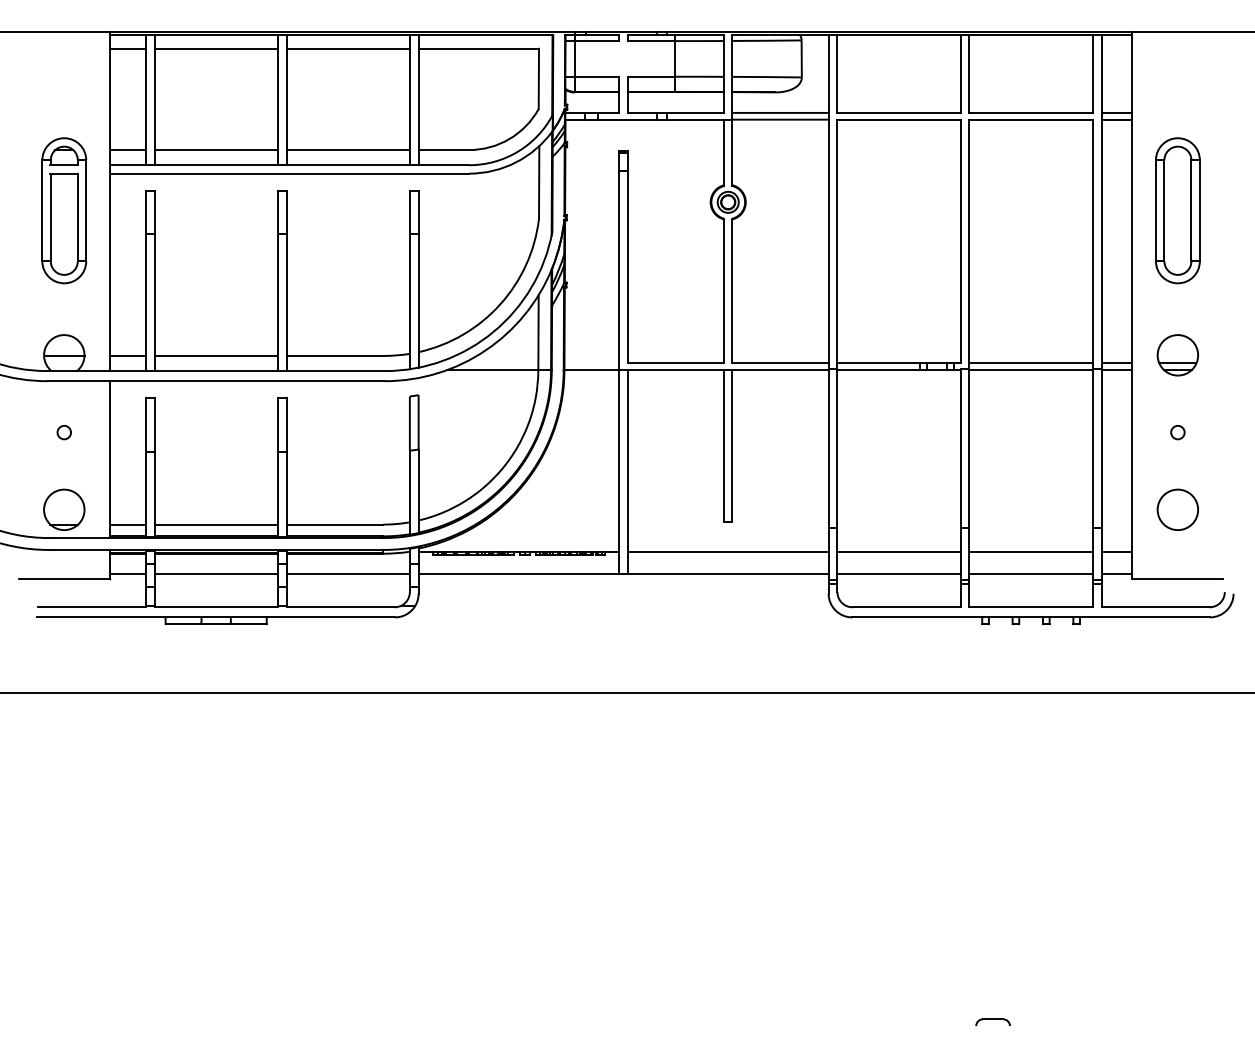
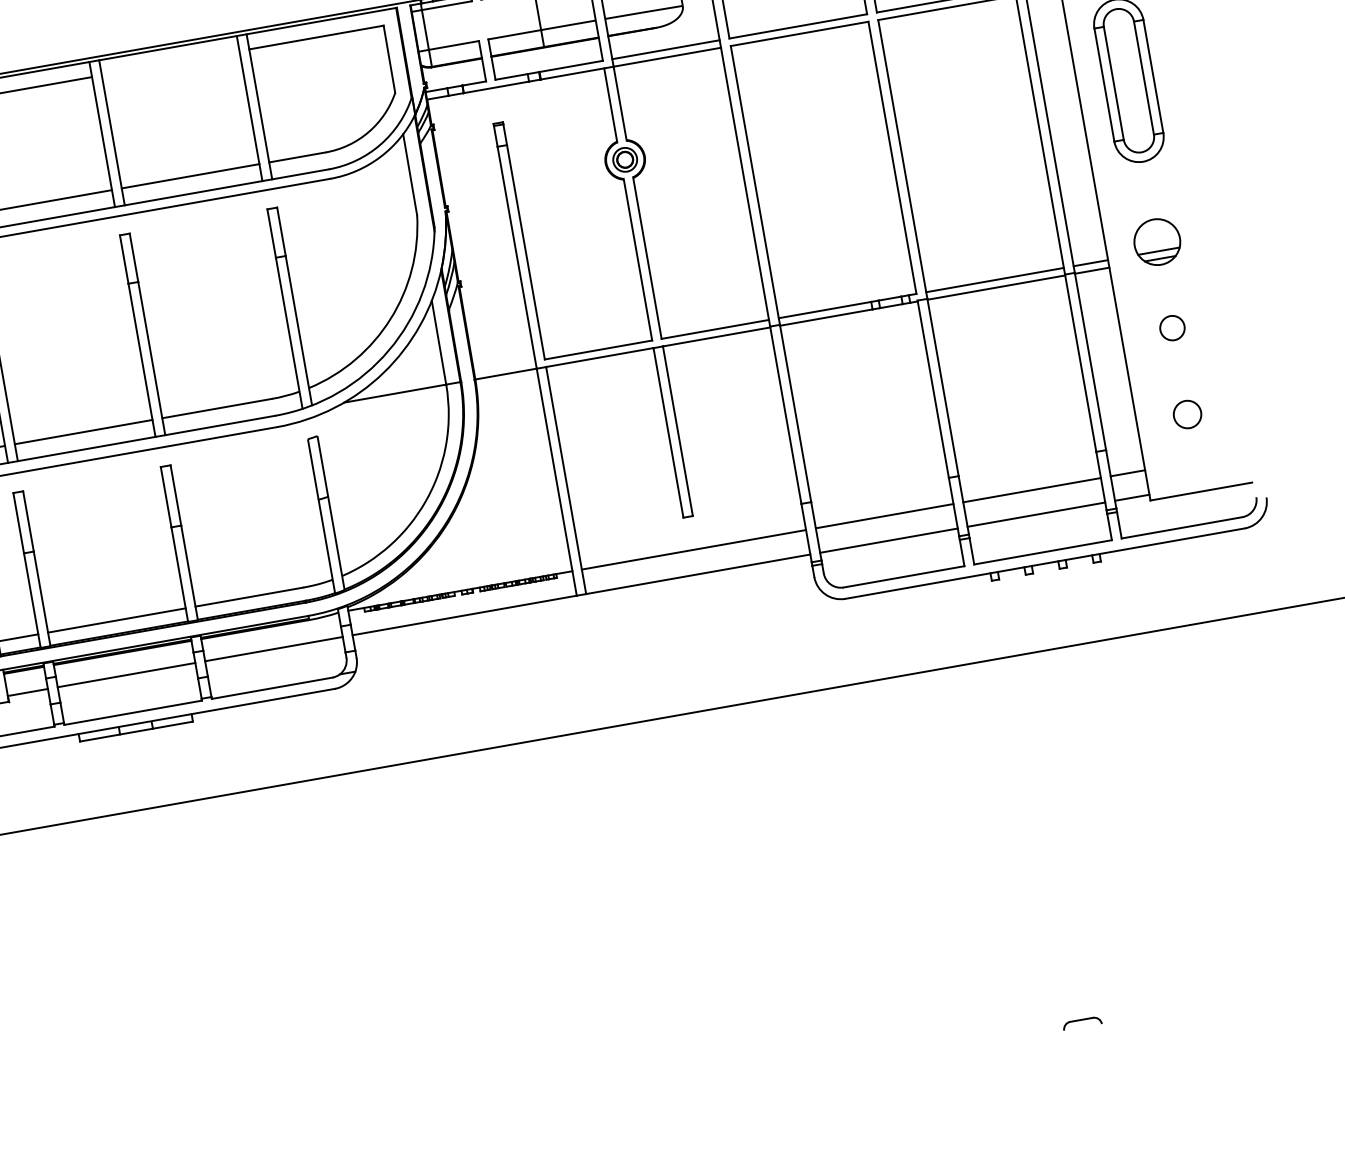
line: (347, 48) -> (169, 63), removed
circle: (1177, 432) -> (1172, 328), size x1.6
circle: (1177, 509) -> (1187, 414), size x0.6

